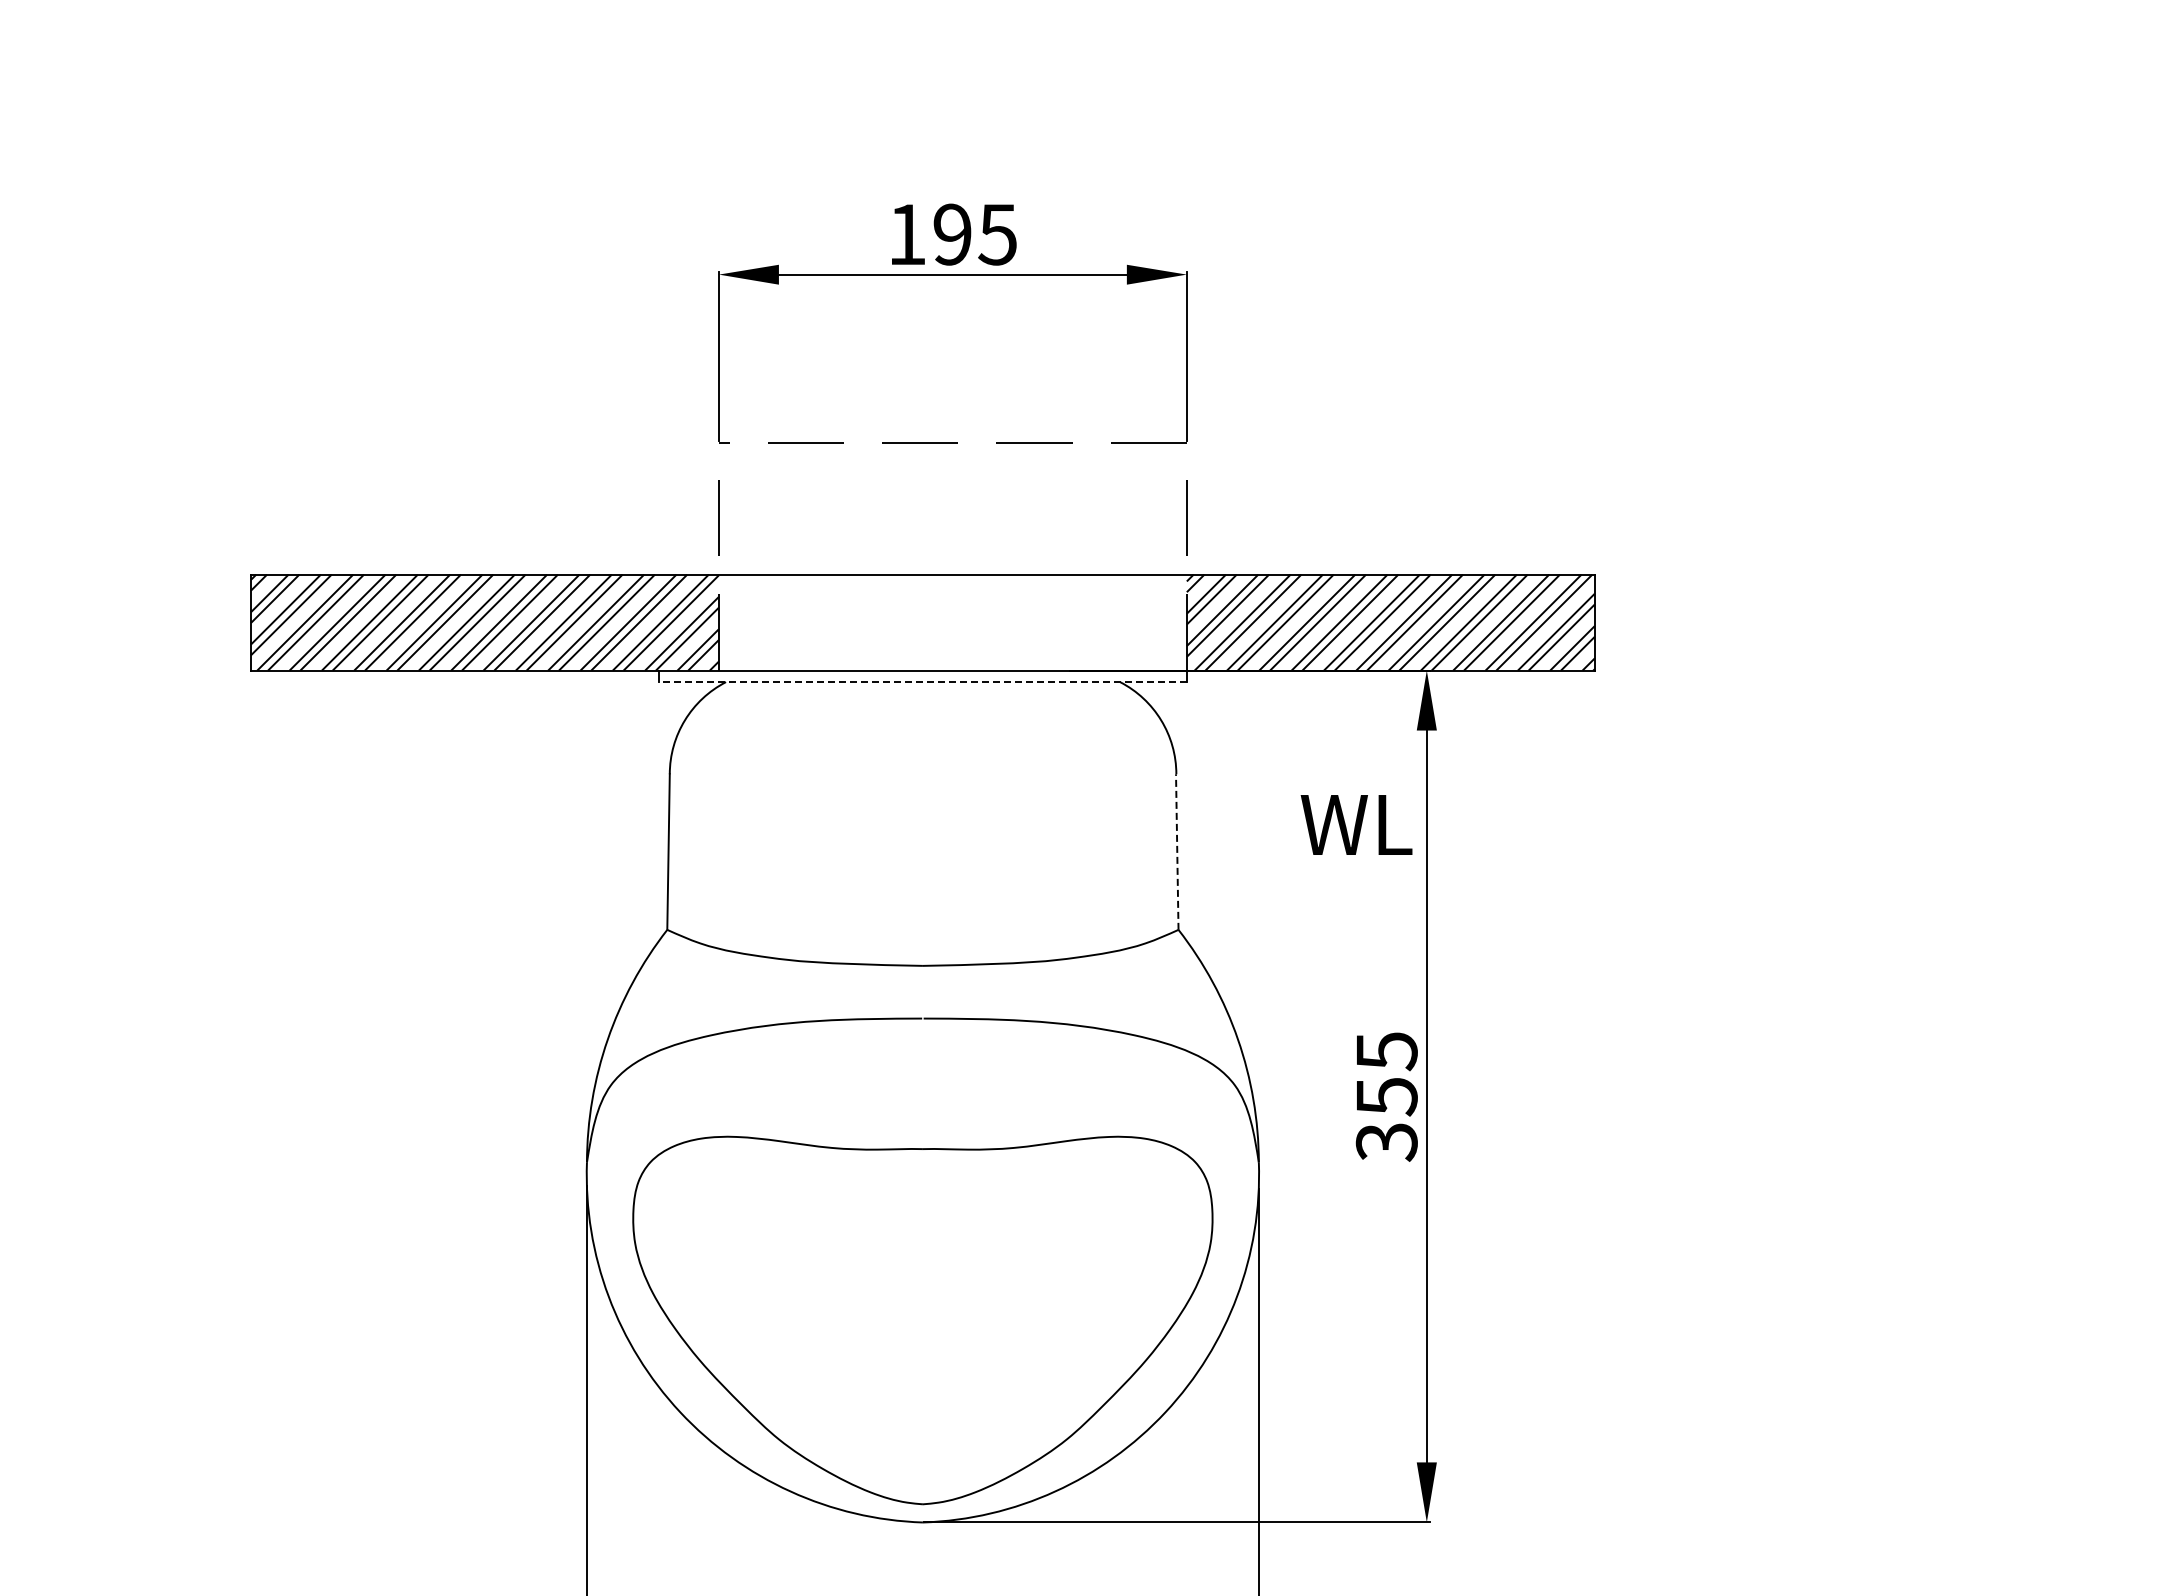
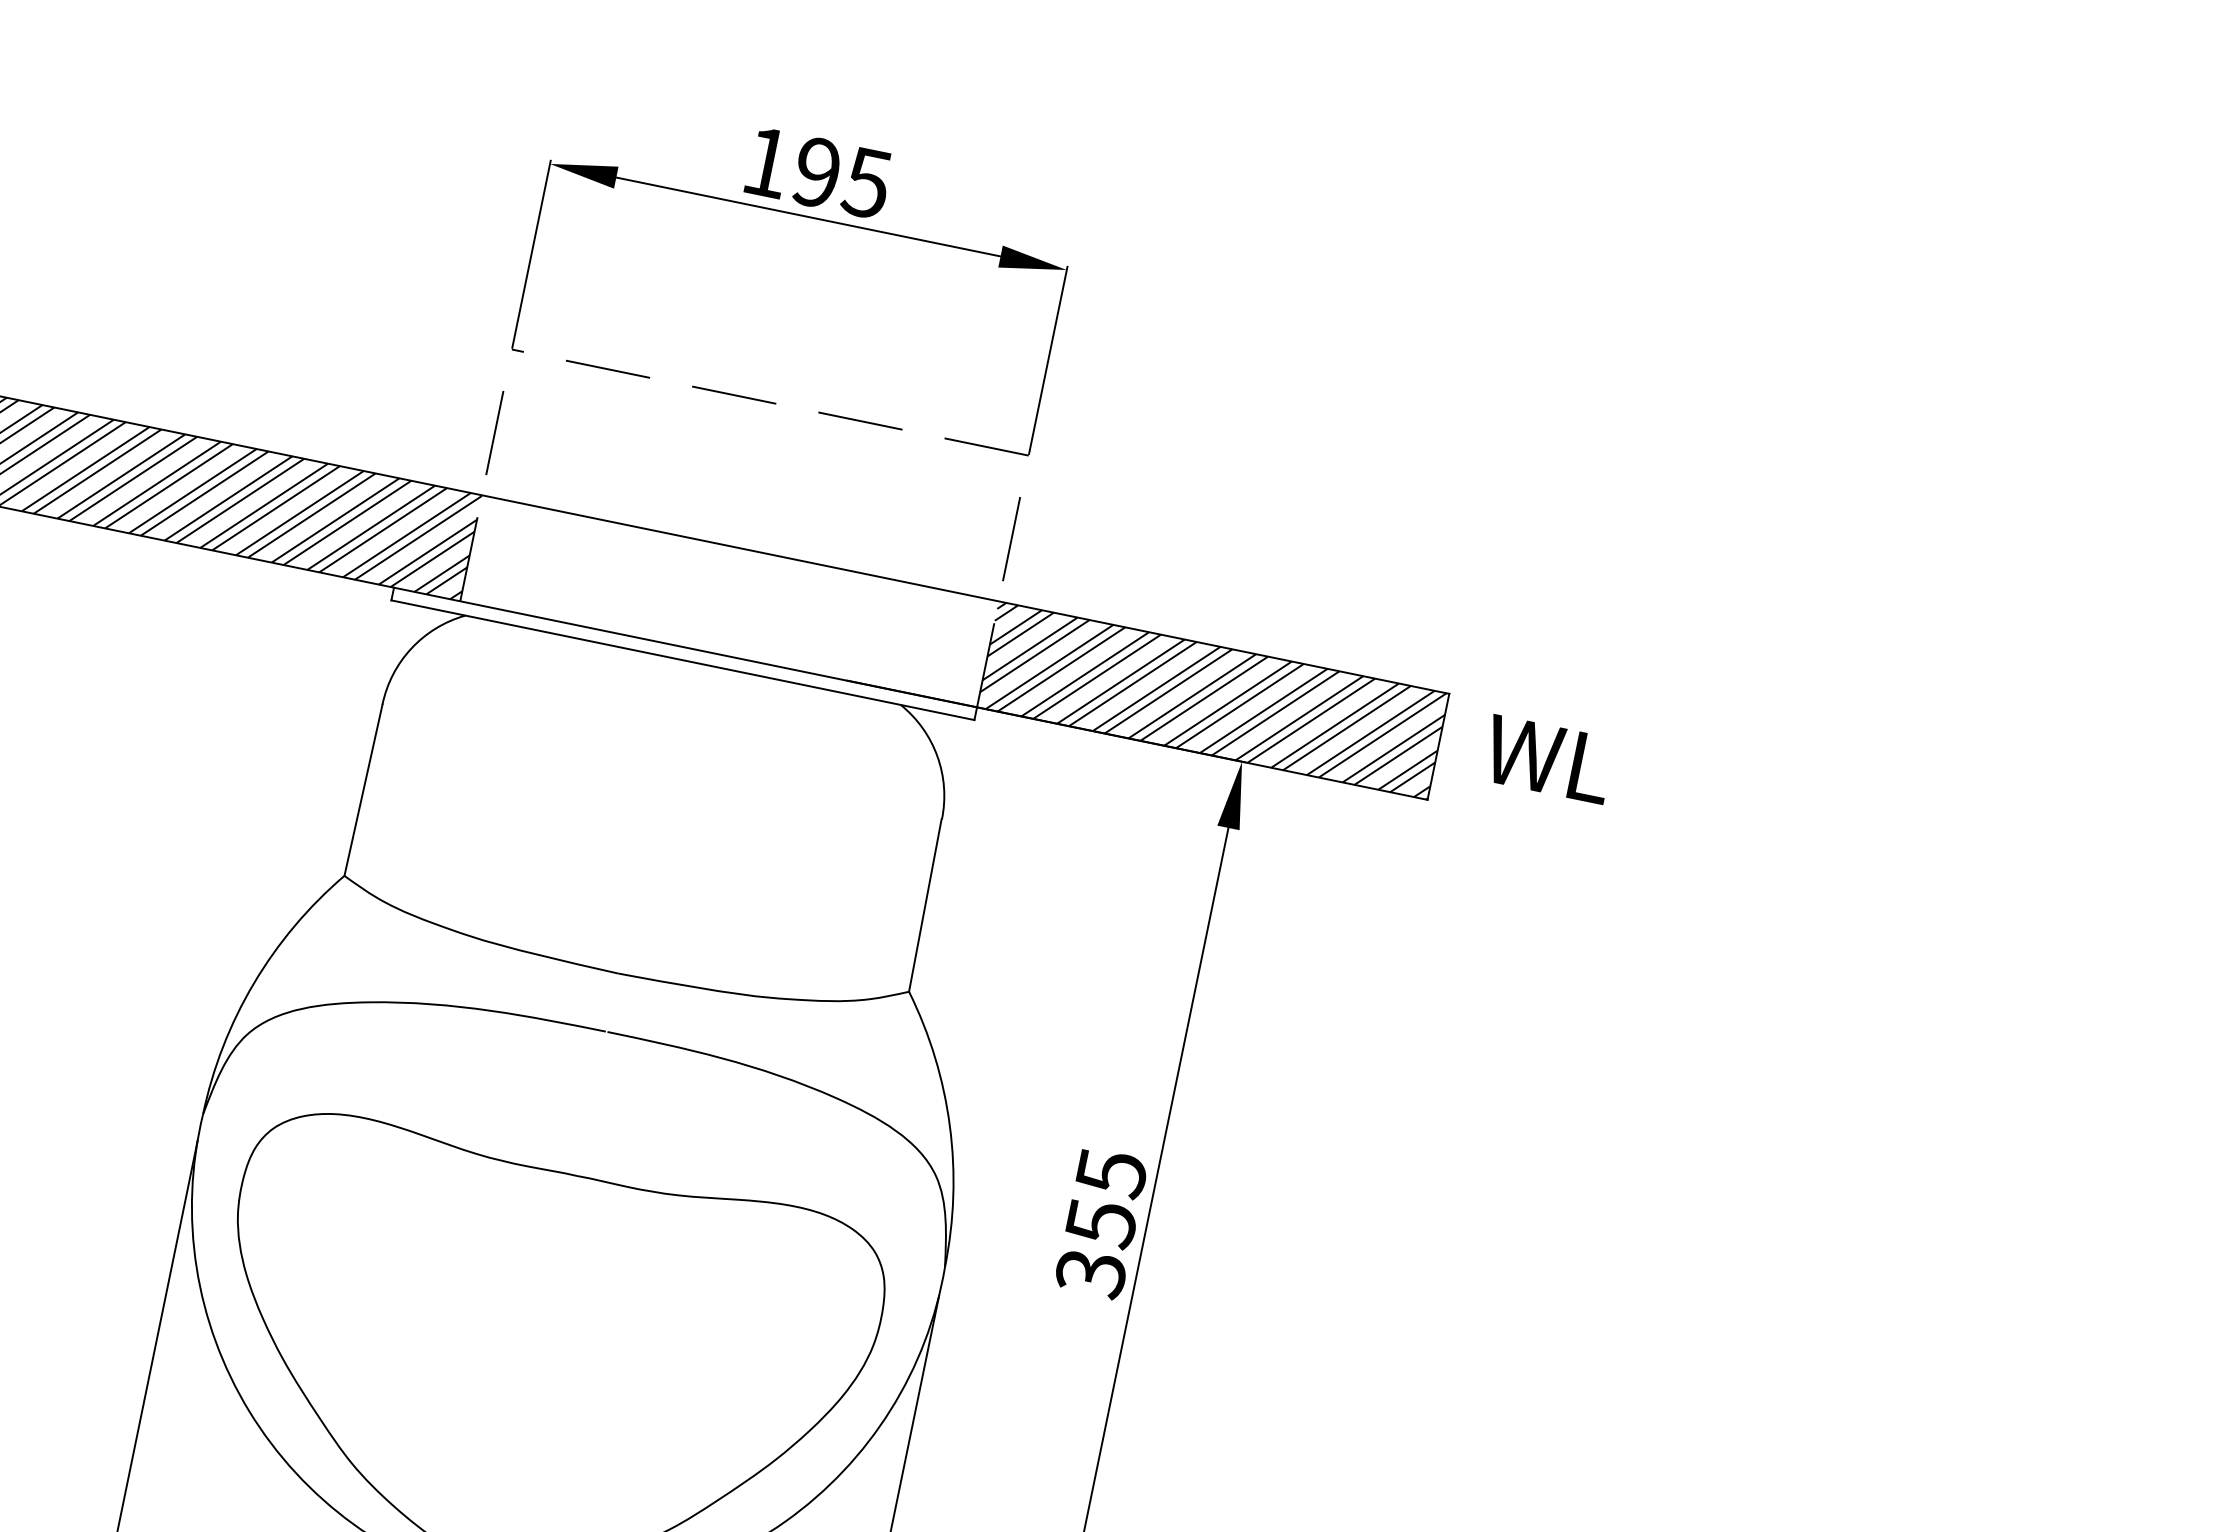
line: (922, 682) -> (682, 660), dashed -> solid
text: (1356, 824) -> (1548, 758), moved
line: (1177, 852) -> (925, 906), dashed -> solid

